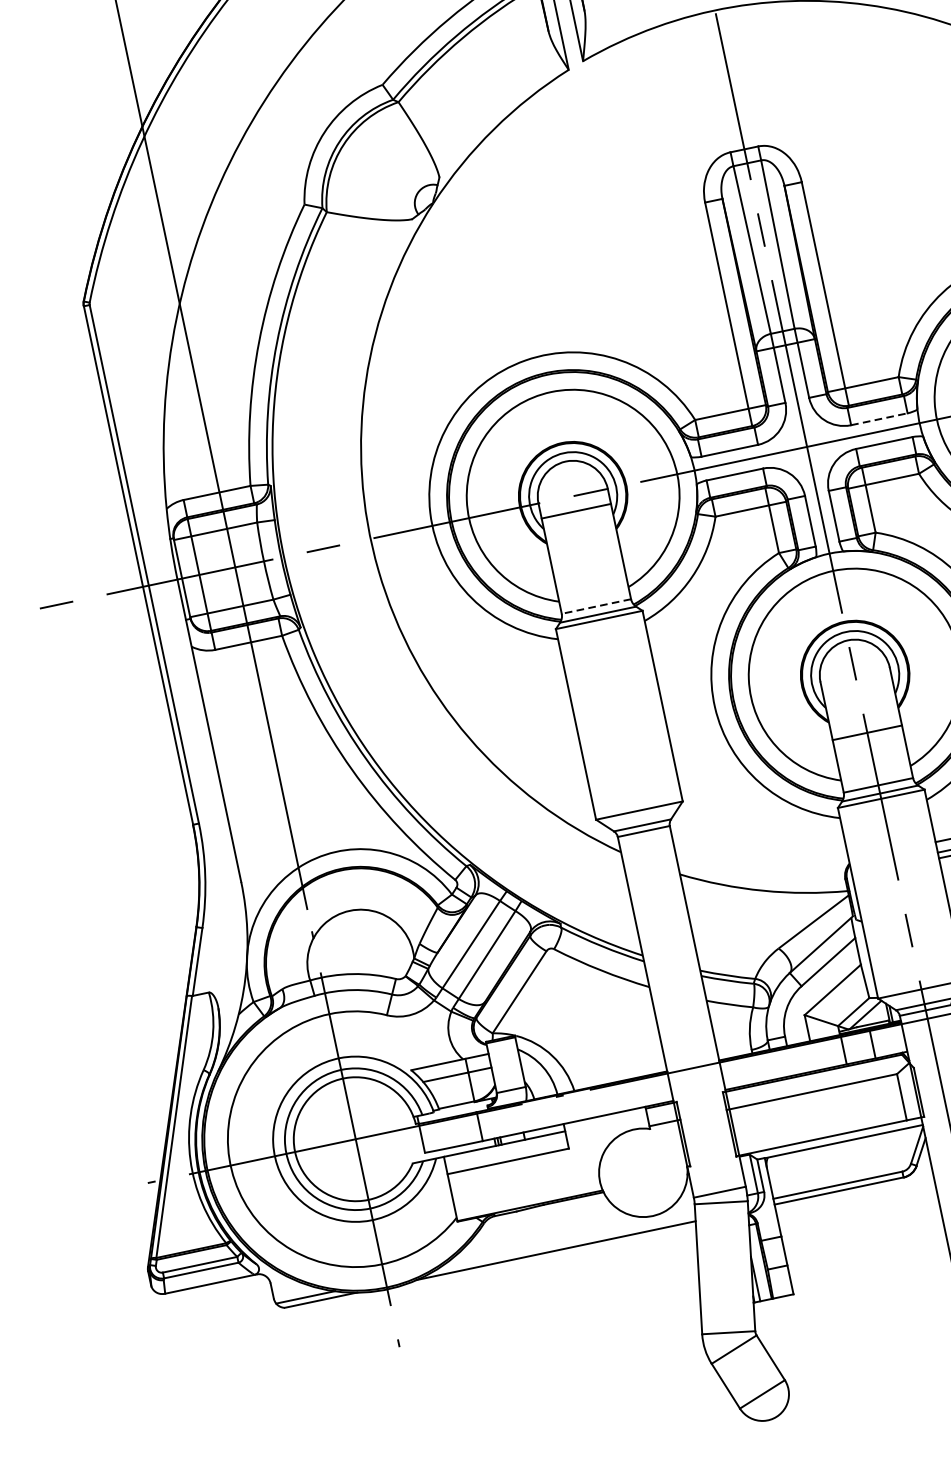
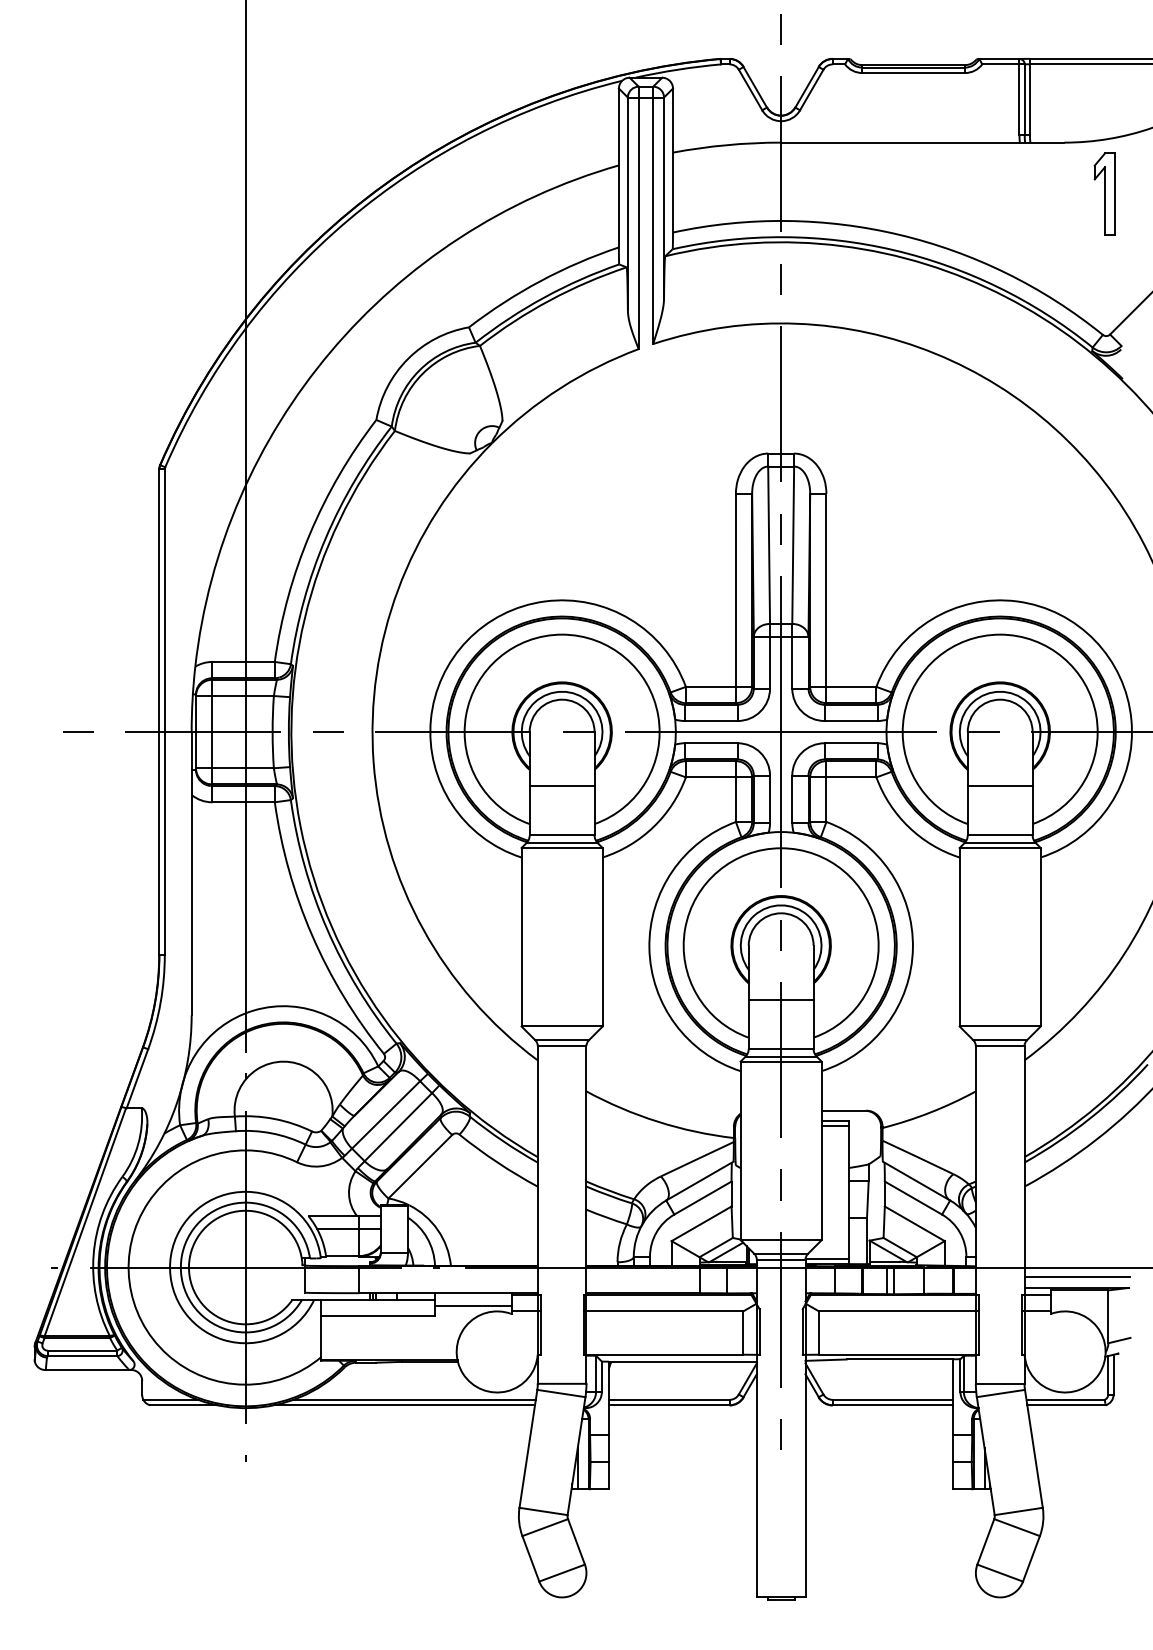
line: (879, 419) -> (851, 721), dashed -> solid
line: (575, 511) -> (561, 786), moved
line: (595, 606) -> (561, 835), dashed -> solid
line: (607, 1128) -> (473, 1305), added
line: (565, 1242) -> (414, 1399), added

